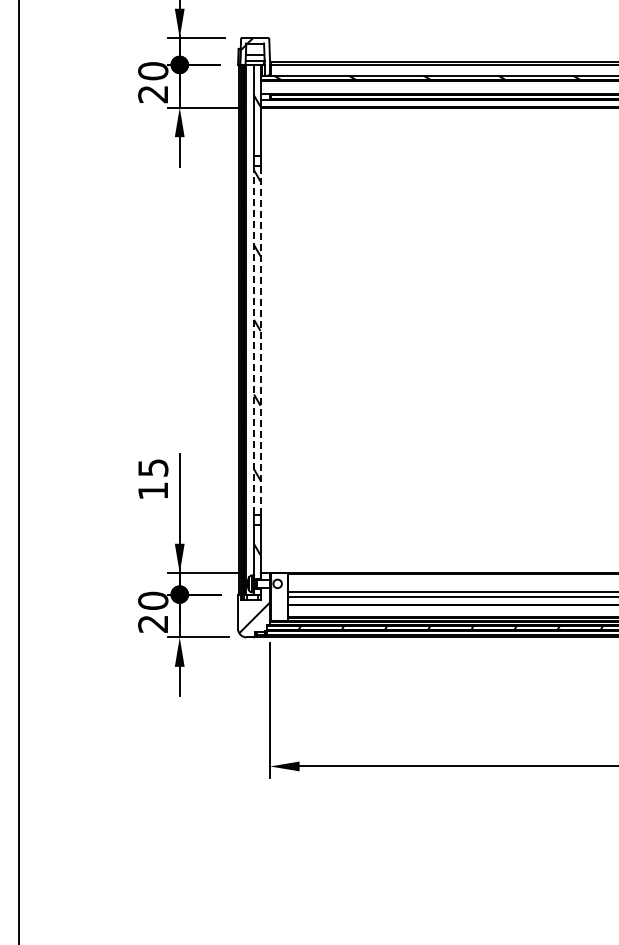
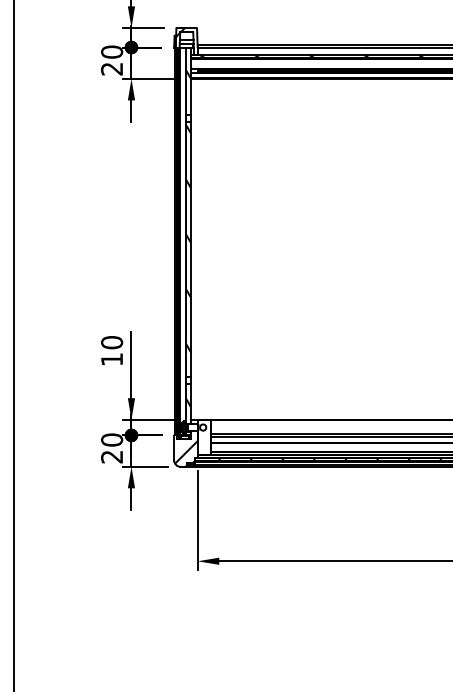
line: (260, 339) -> (190, 248), dashed -> solid
line: (254, 340) -> (186, 249), dashed -> solid
text: (153, 467) -> (112, 342), 15 -> 10

